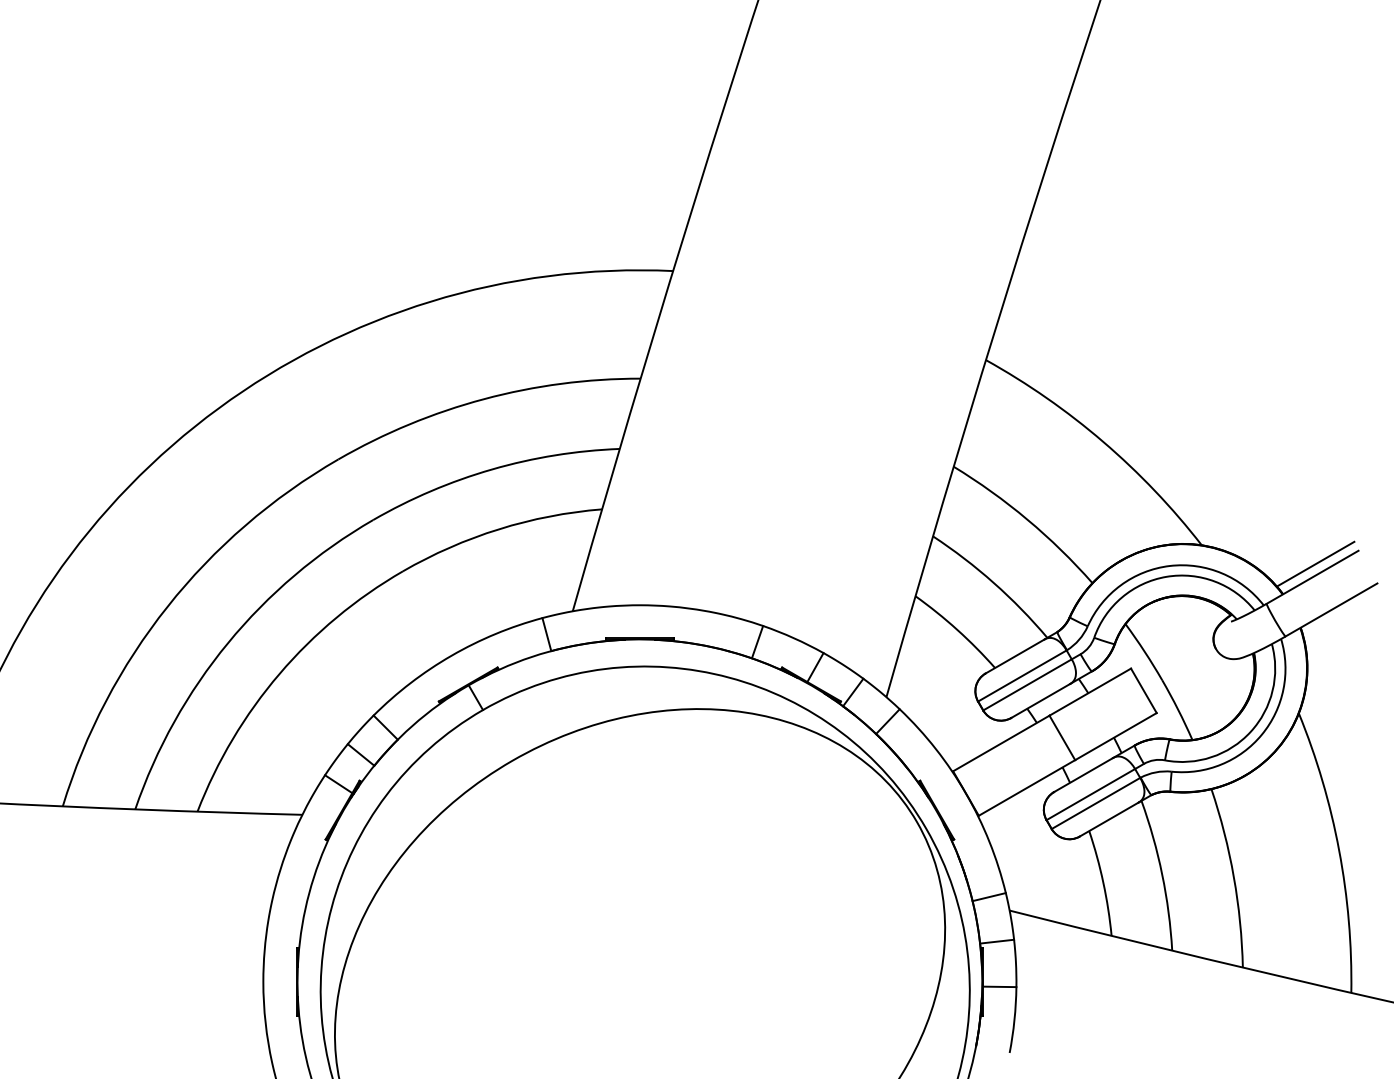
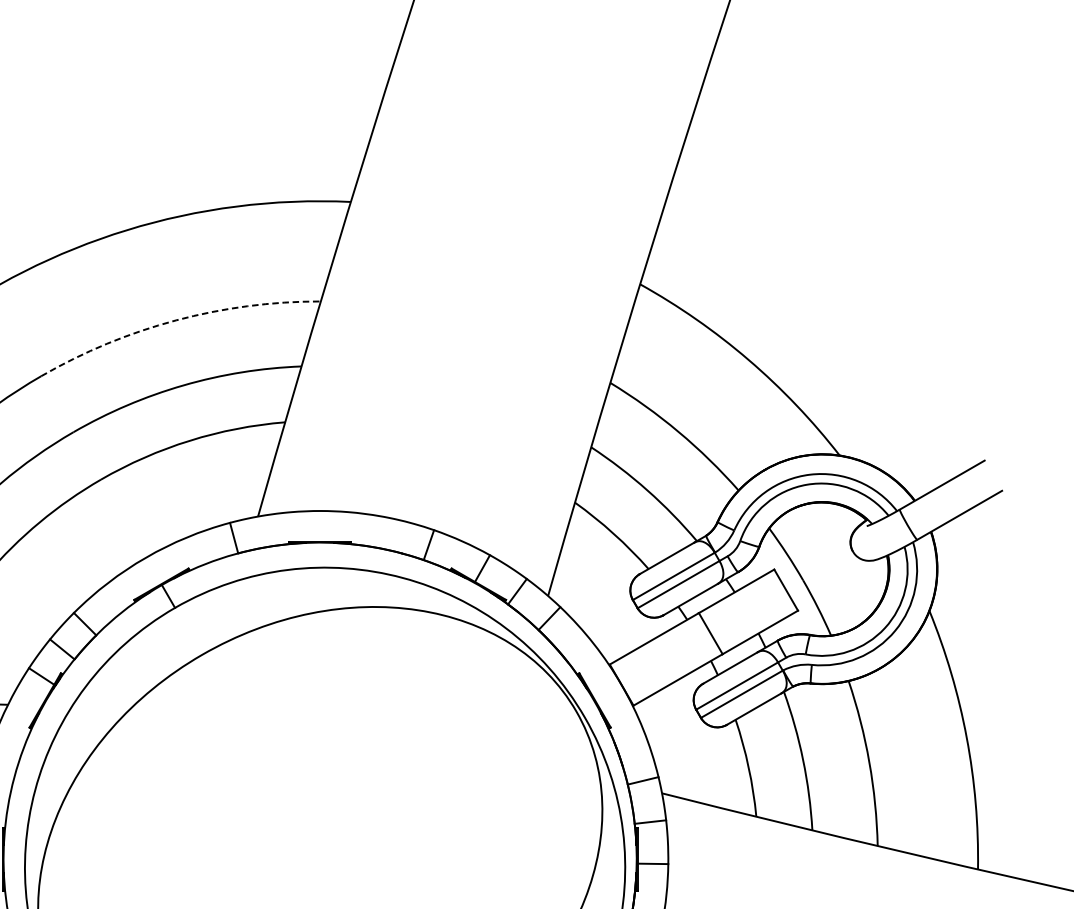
arc: (484, 399) -> (176, 320), solid -> dashed
line: (1315, 563) -> (944, 472), removed

